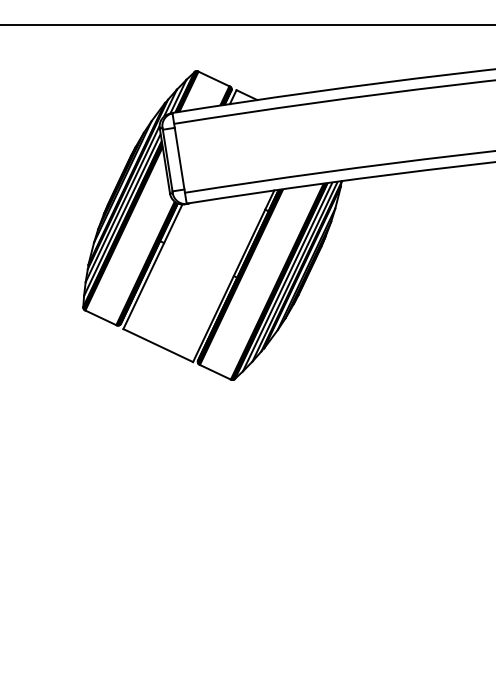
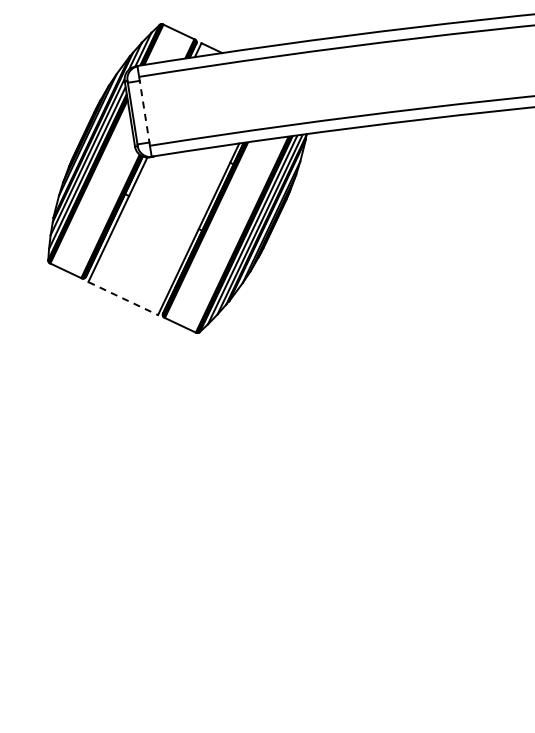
line: (179, 158) -> (144, 111), solid -> dashed
line: (158, 345) -> (123, 298), solid -> dashed

